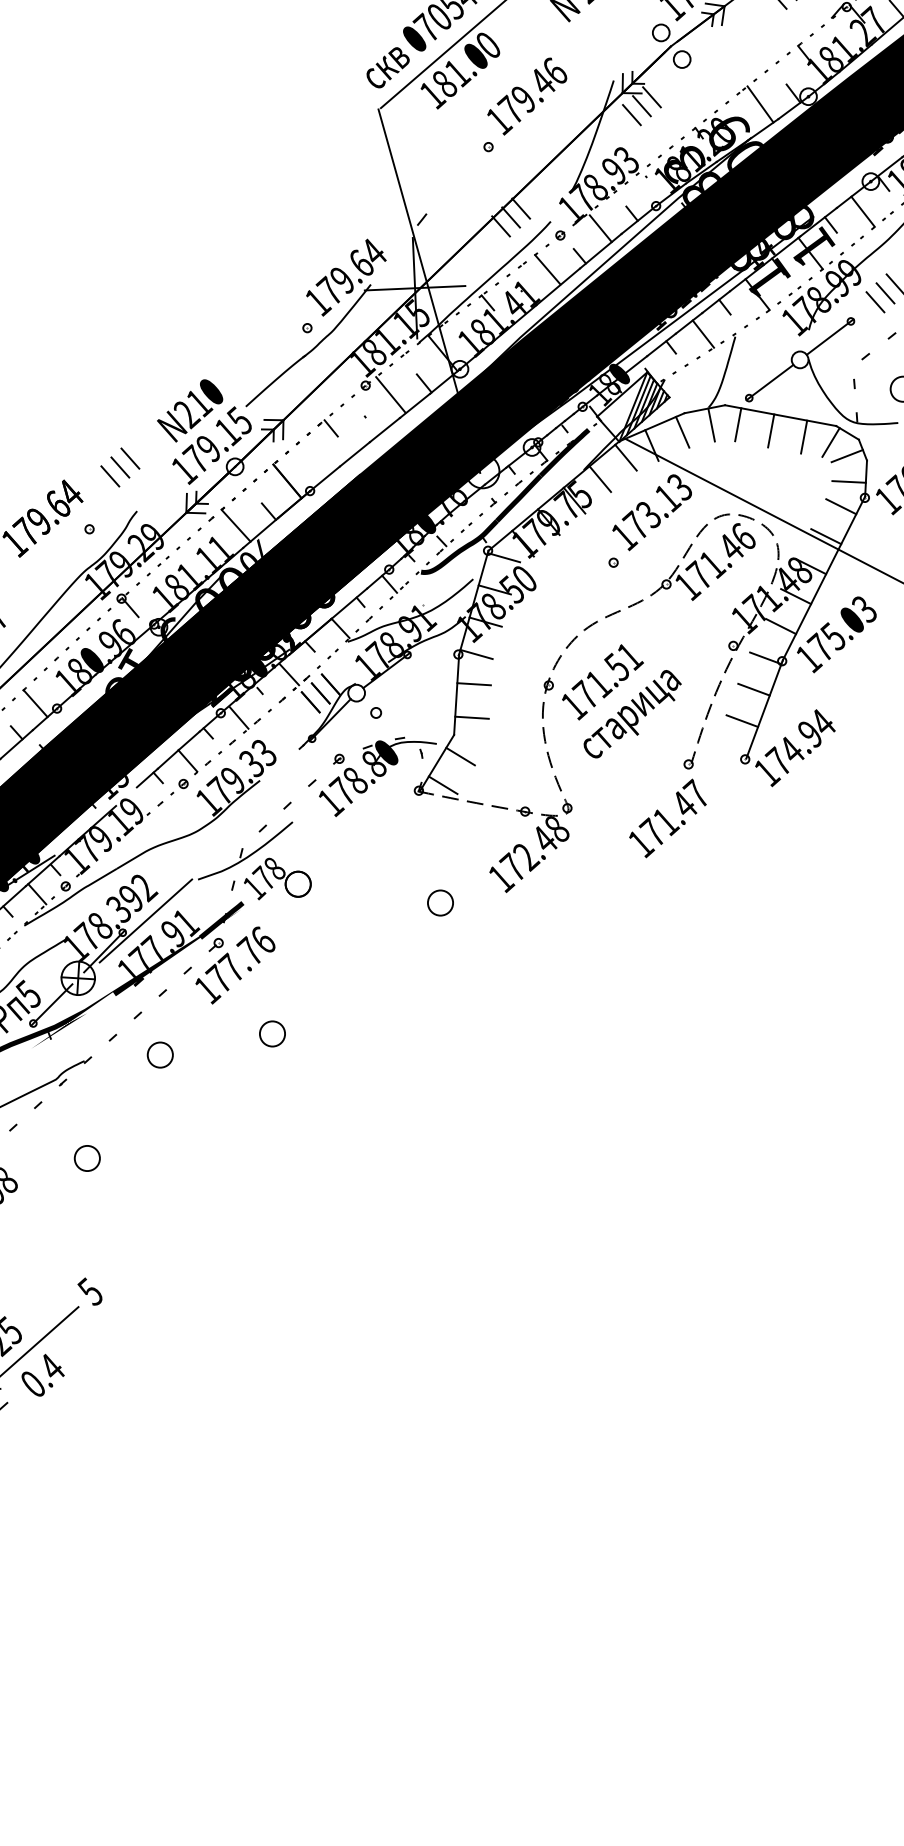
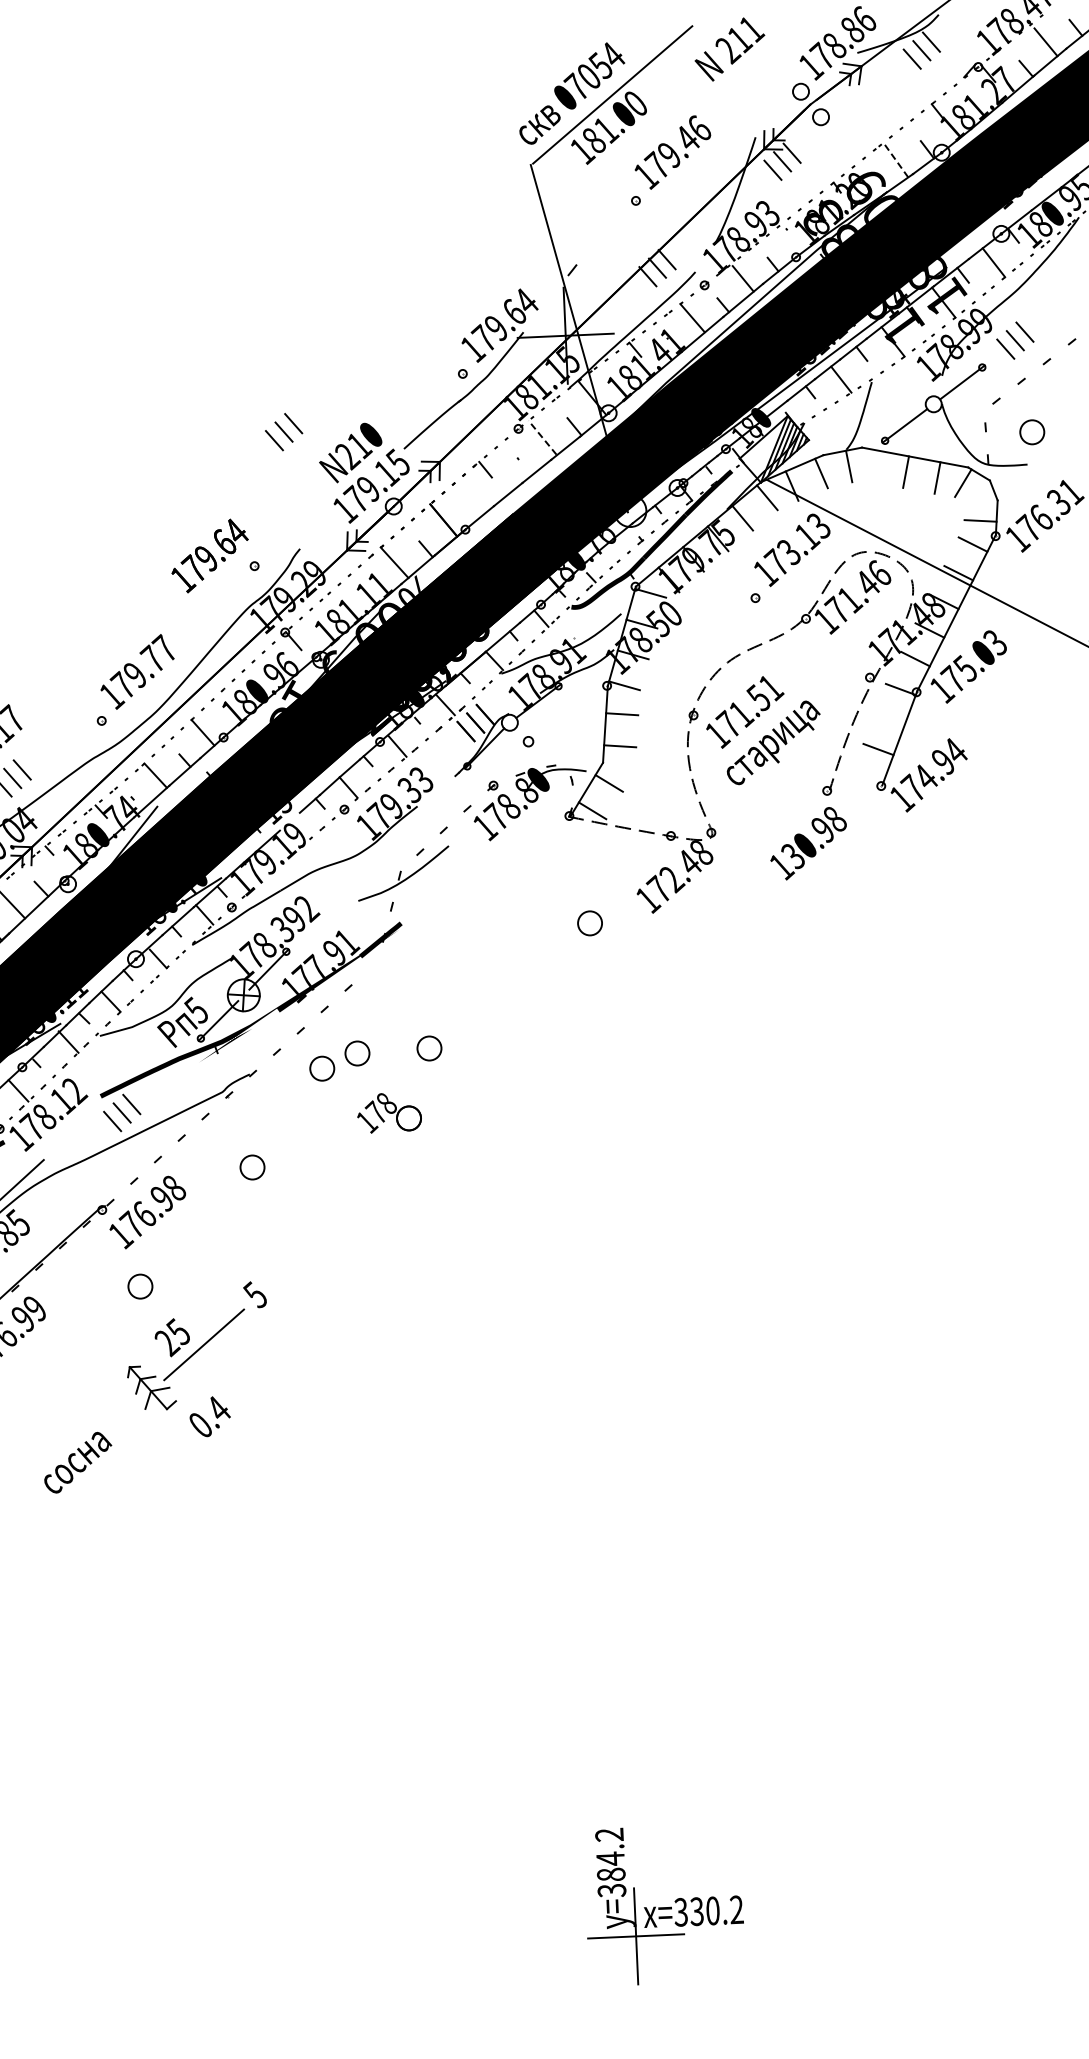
line: (760, 103) -> (895, 159), solid -> dashed
line: (390, 394) -> (542, 437), solid -> dashed
line: (738, 423) -> (874, 465), removed
line: (846, 456) -> (978, 496), removed
part: (120, 467) -> (284, 432), moved
line: (753, 689) -> (889, 719), removed
text: (673, 812) -> (812, 836), 171.47 -> 130.98
part: (277, 879) -> (389, 1113), moved
line: (145, 920) -> (308, 940), removed
part: (234, 965) -> (393, 983), removed
part: (197, 1039) -> (357, 1053), added
text: (42, 1375) -> (209, 1416), moved

